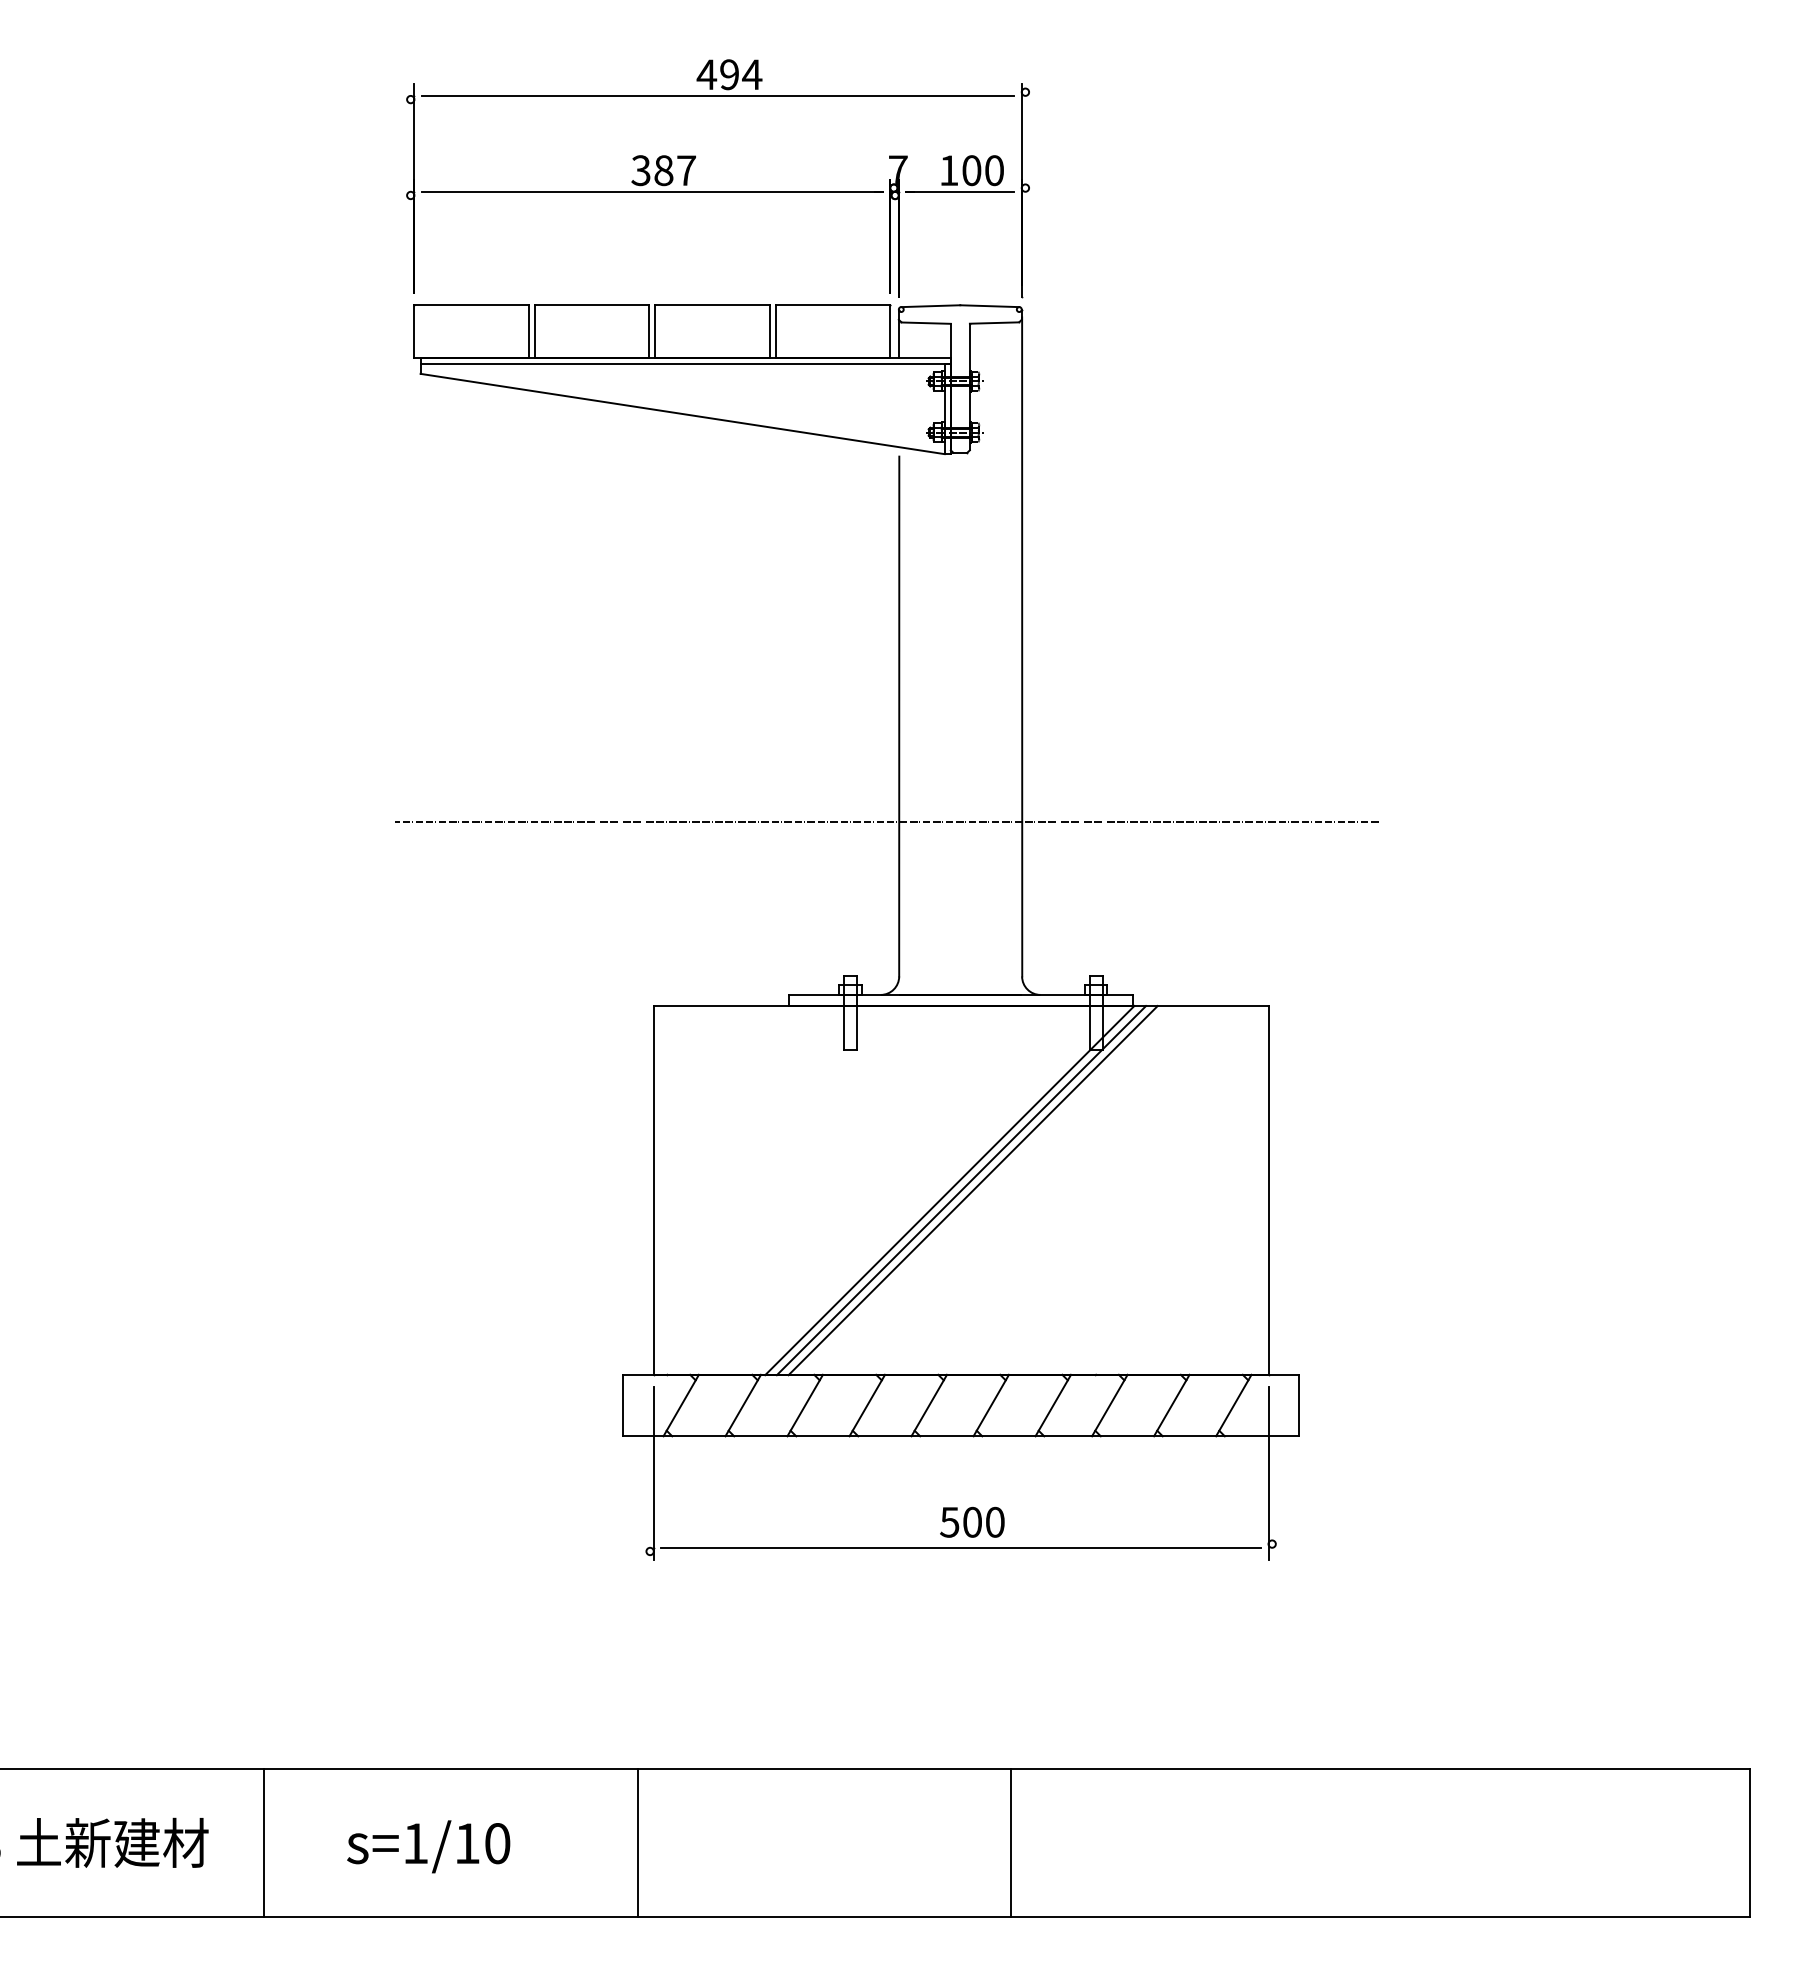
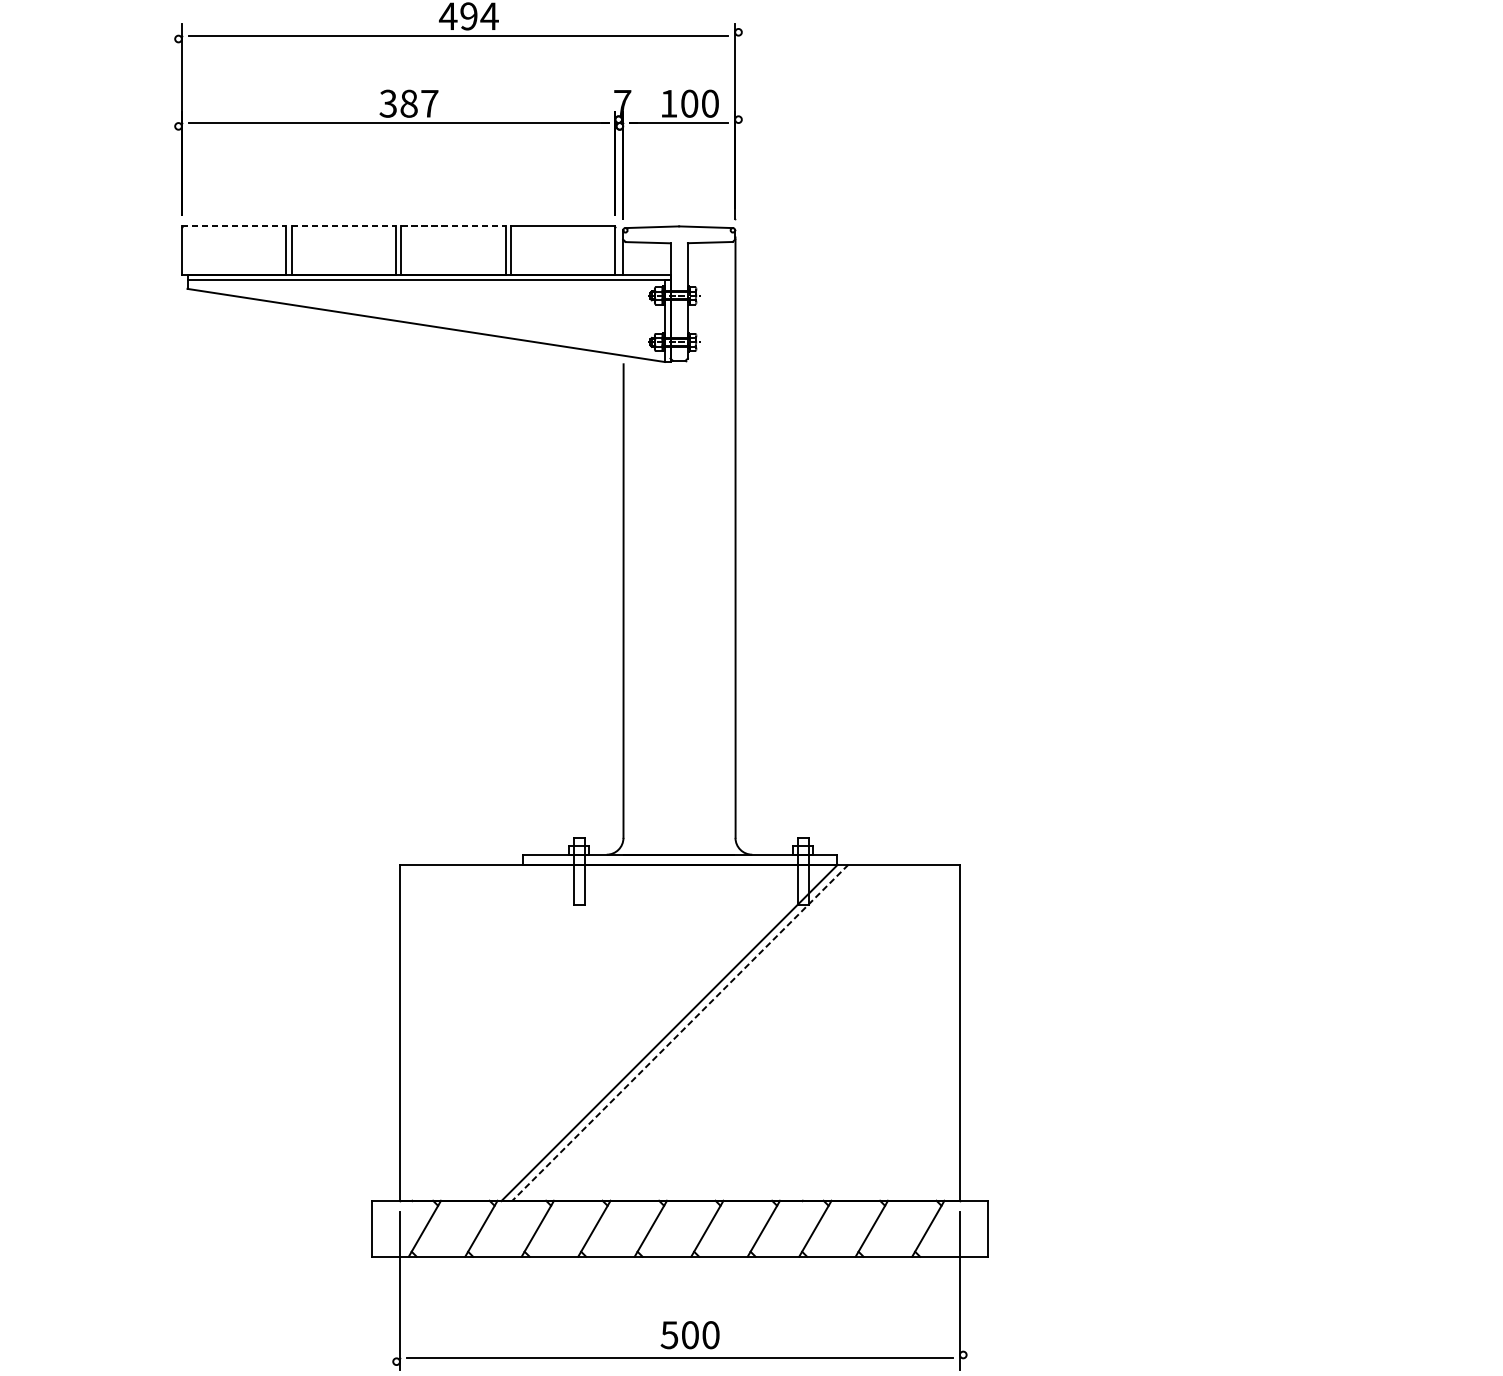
line: (472, 305) -> (234, 226), solid -> dashed
line: (592, 305) -> (344, 226), solid -> dashed
line: (713, 305) -> (454, 226), solid -> dashed
line: (886, 822) -> (611, 697), removed
line: (961, 1190) -> (680, 1032), solid -> dashed
line: (972, 1190) -> (690, 1032), removed

